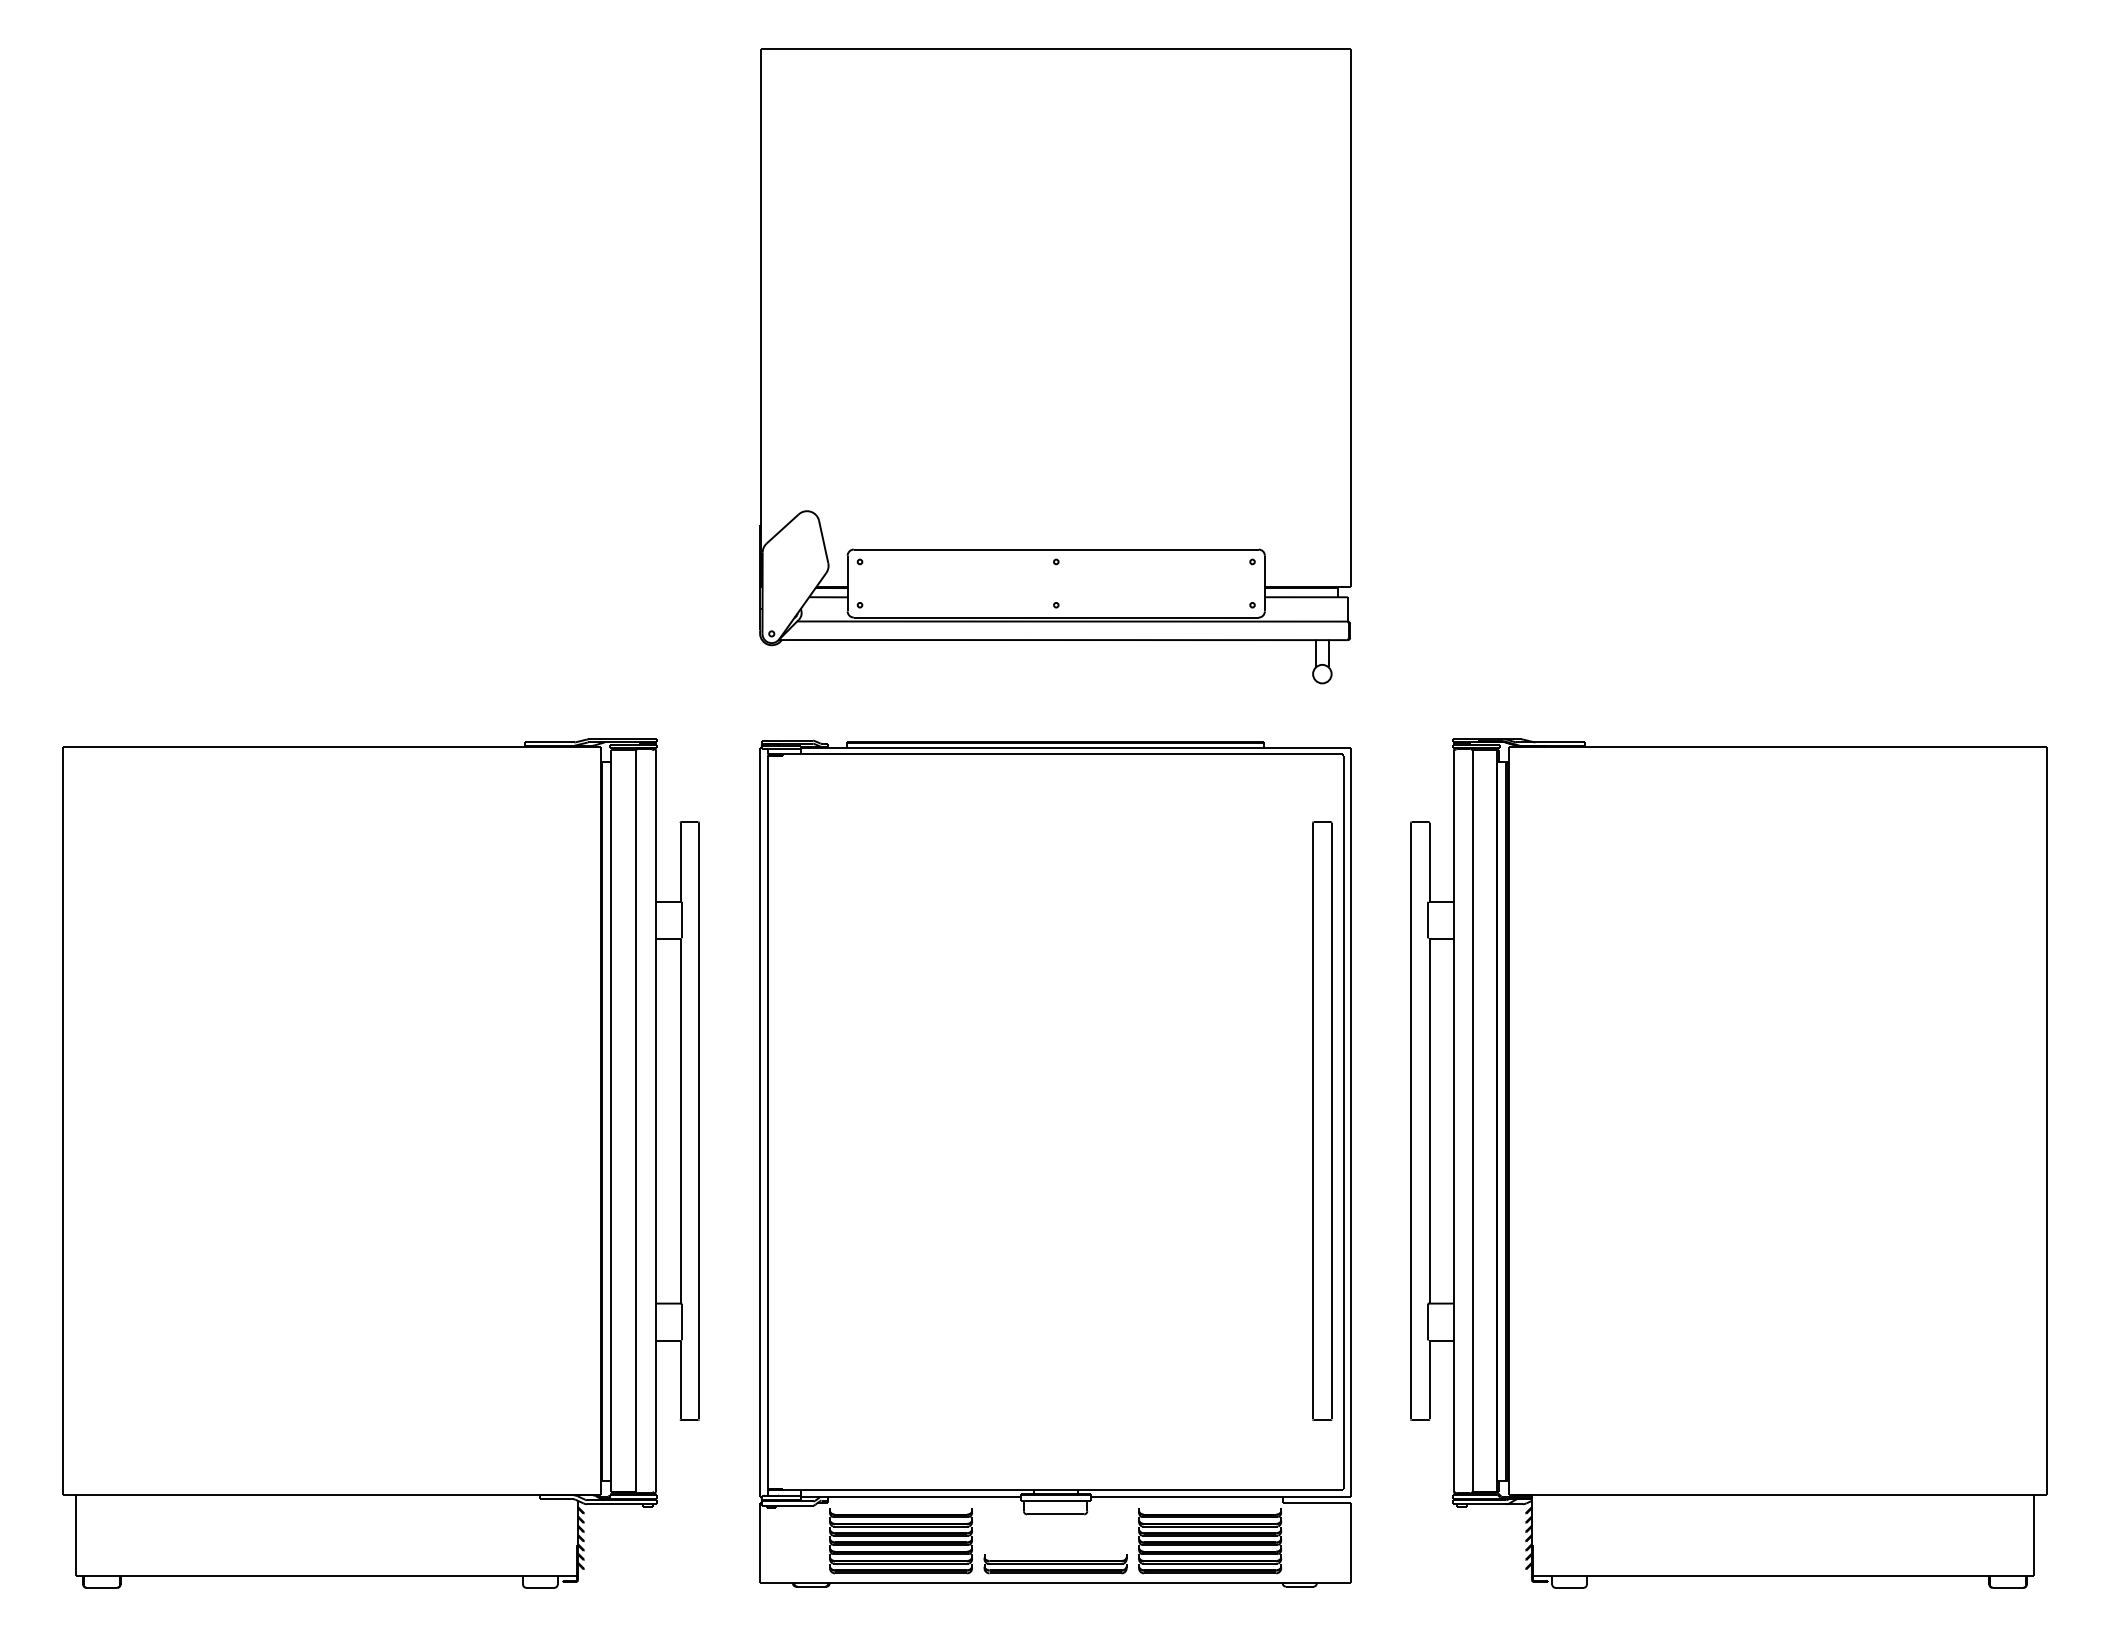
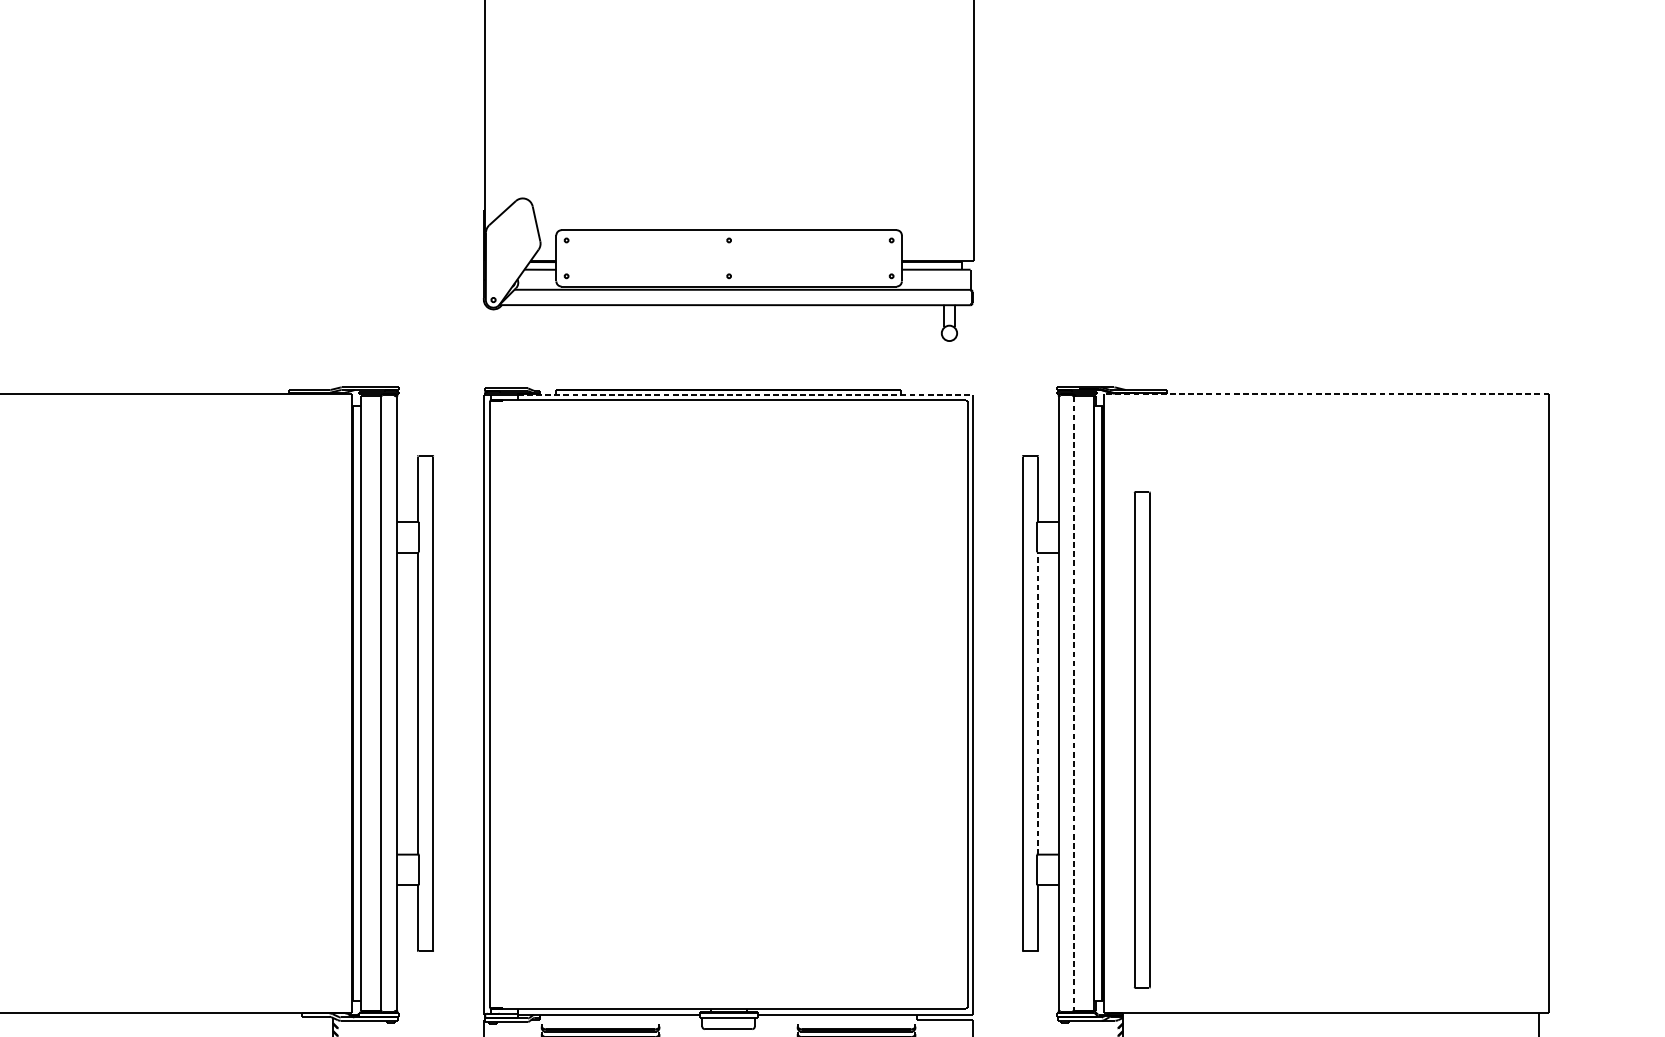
line: (1777, 747) -> (1326, 394), solid -> dashed
line: (1075, 748) -> (745, 394), solid -> dashed
part: (1322, 1120) -> (1142, 739), moved
line: (1429, 1120) -> (1038, 703), solid -> dashed
line: (1472, 1121) -> (1073, 703), solid -> dashed

